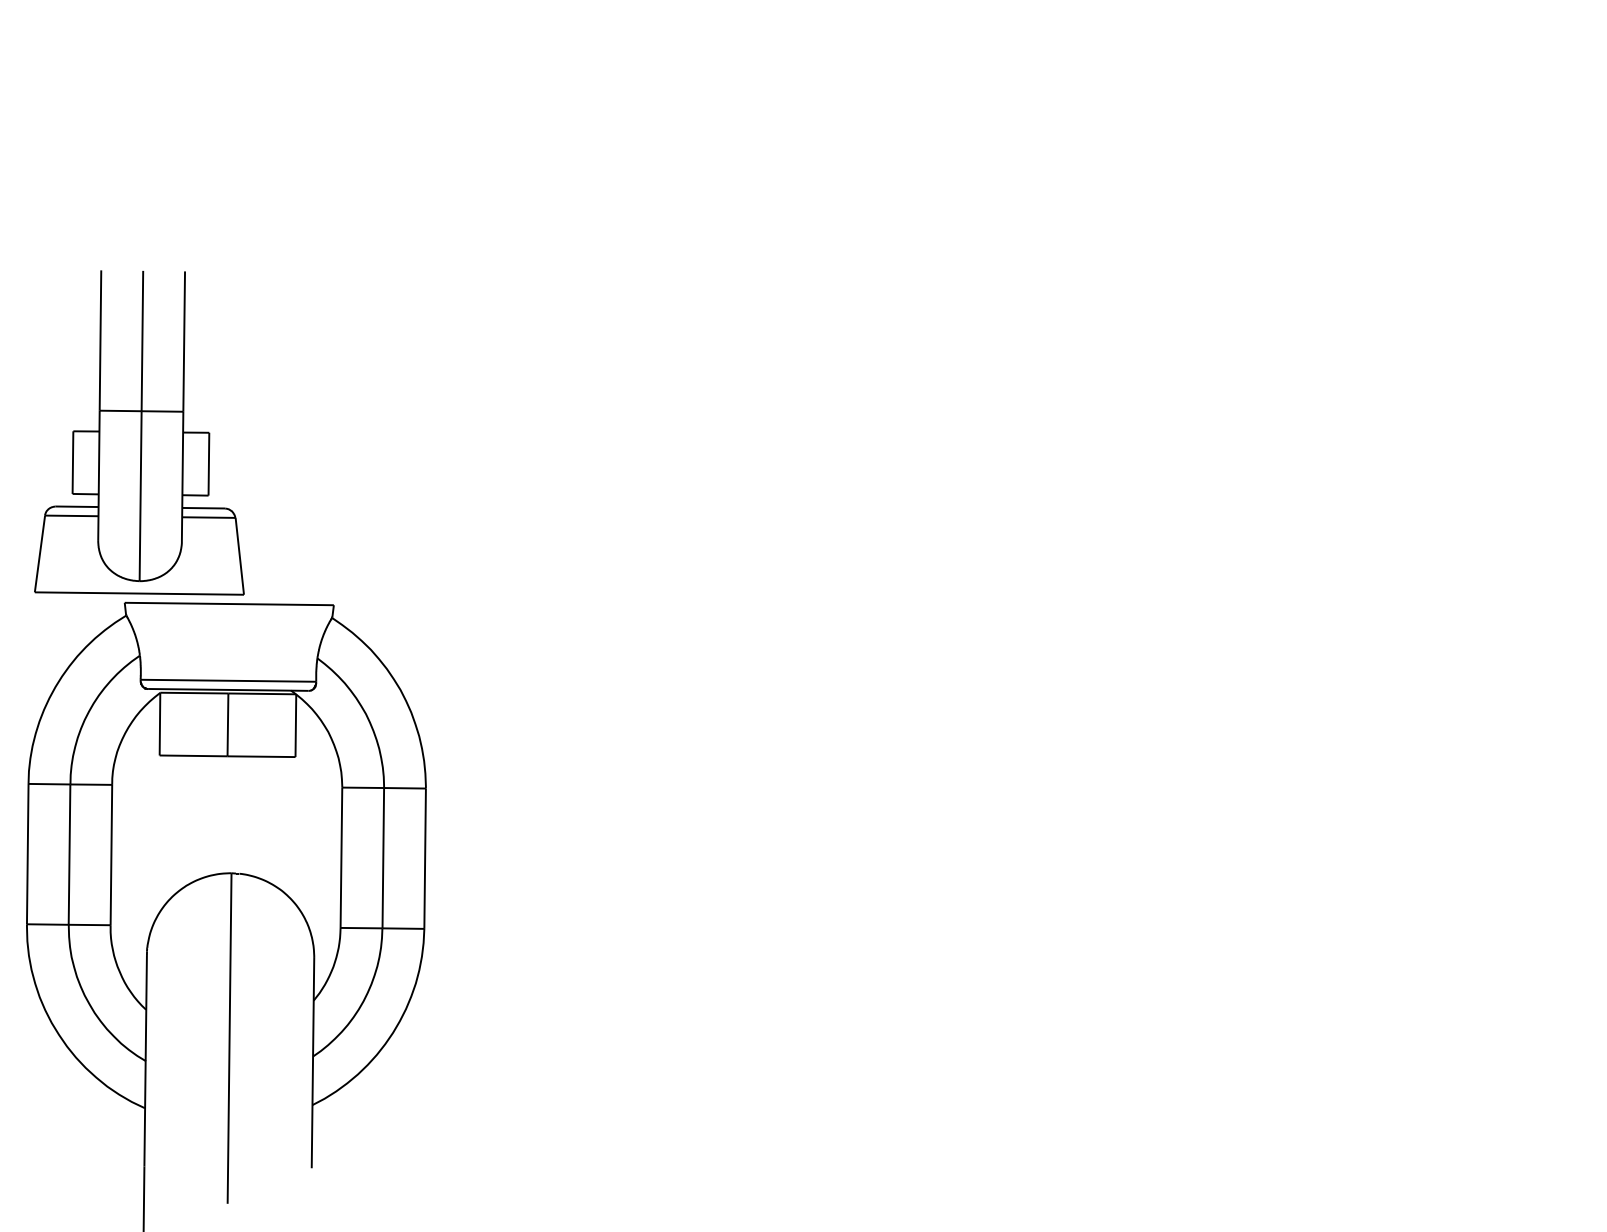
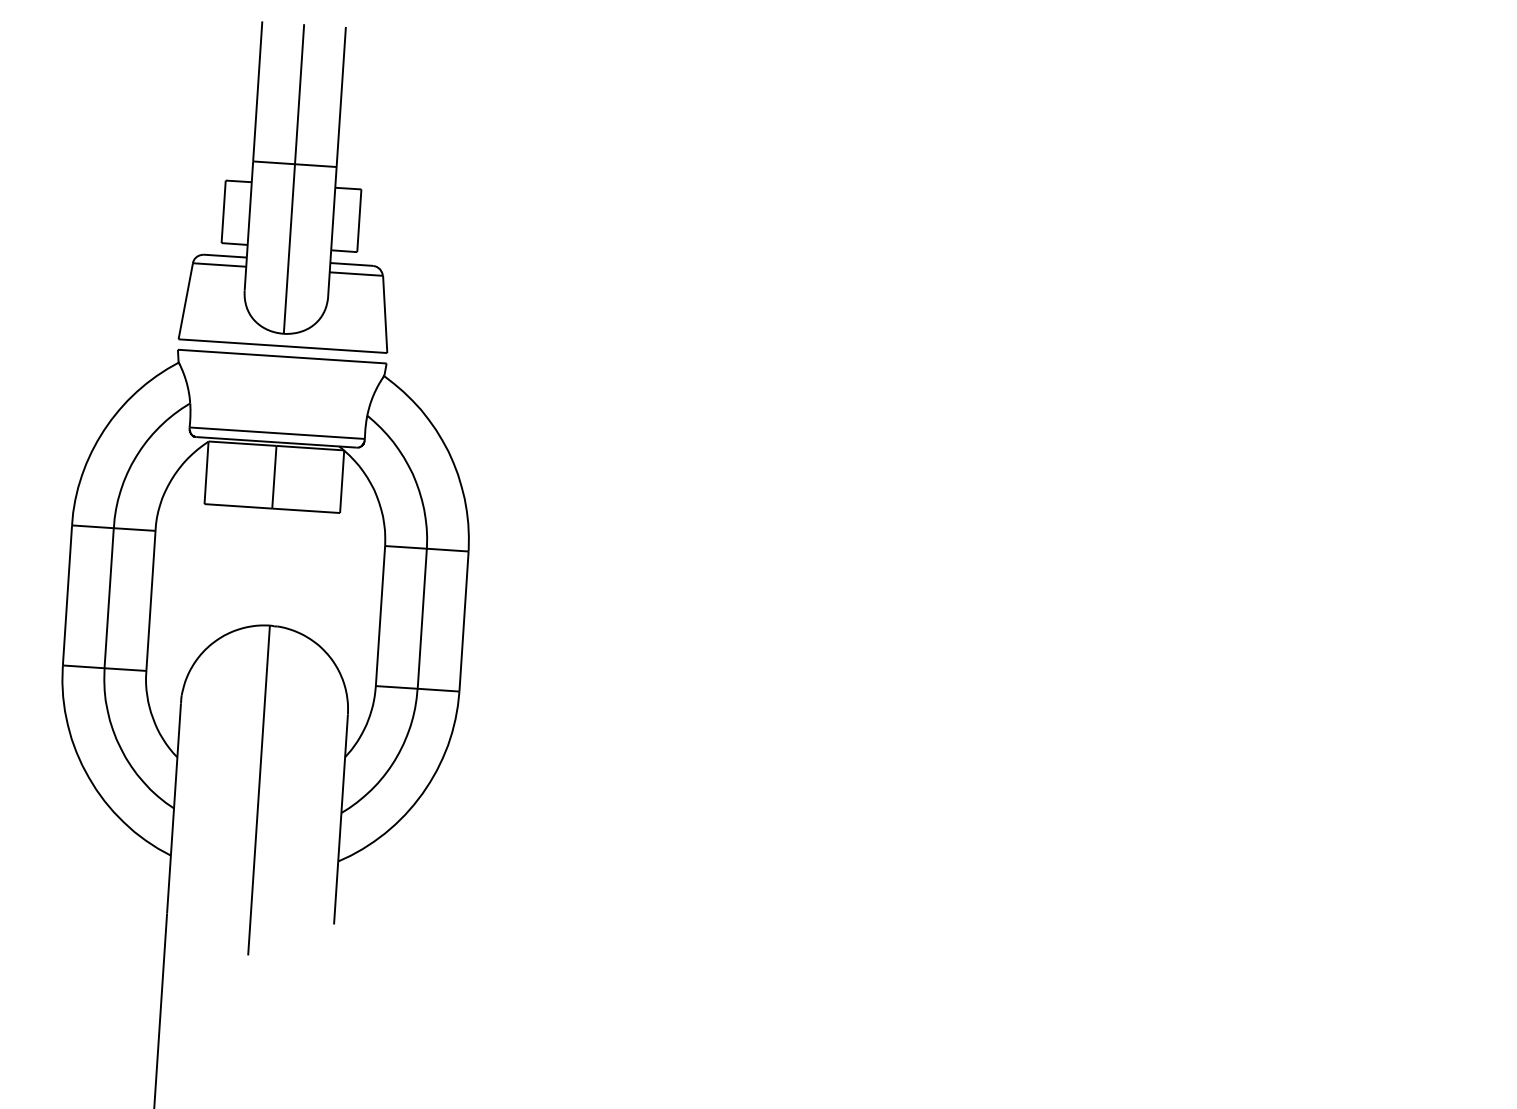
part: (139, 432) -> (291, 185), moved

